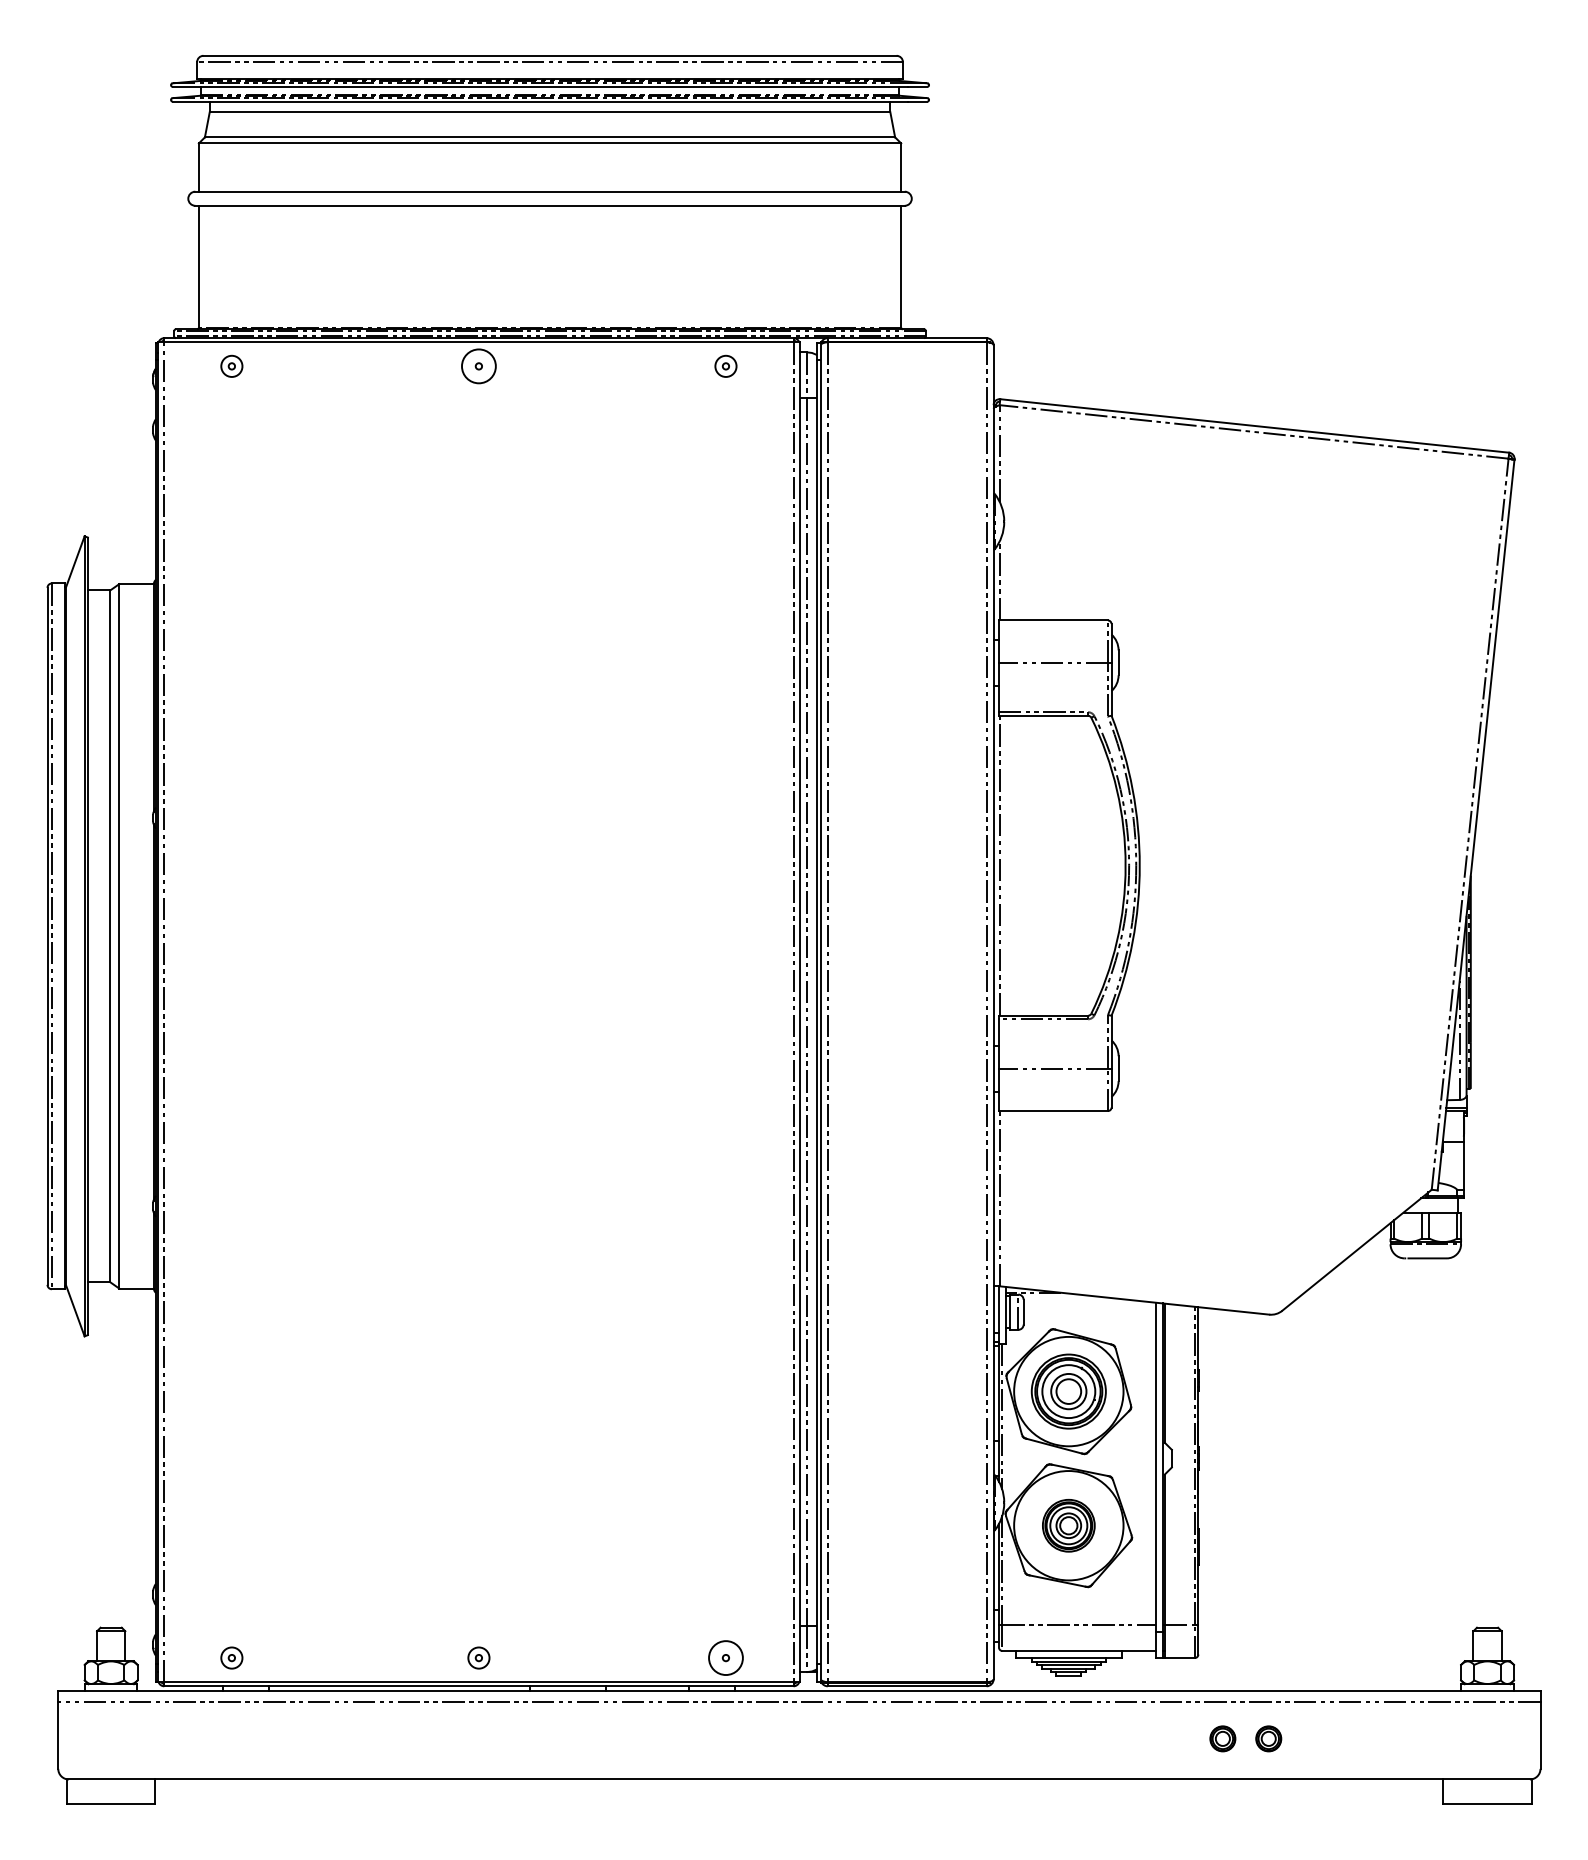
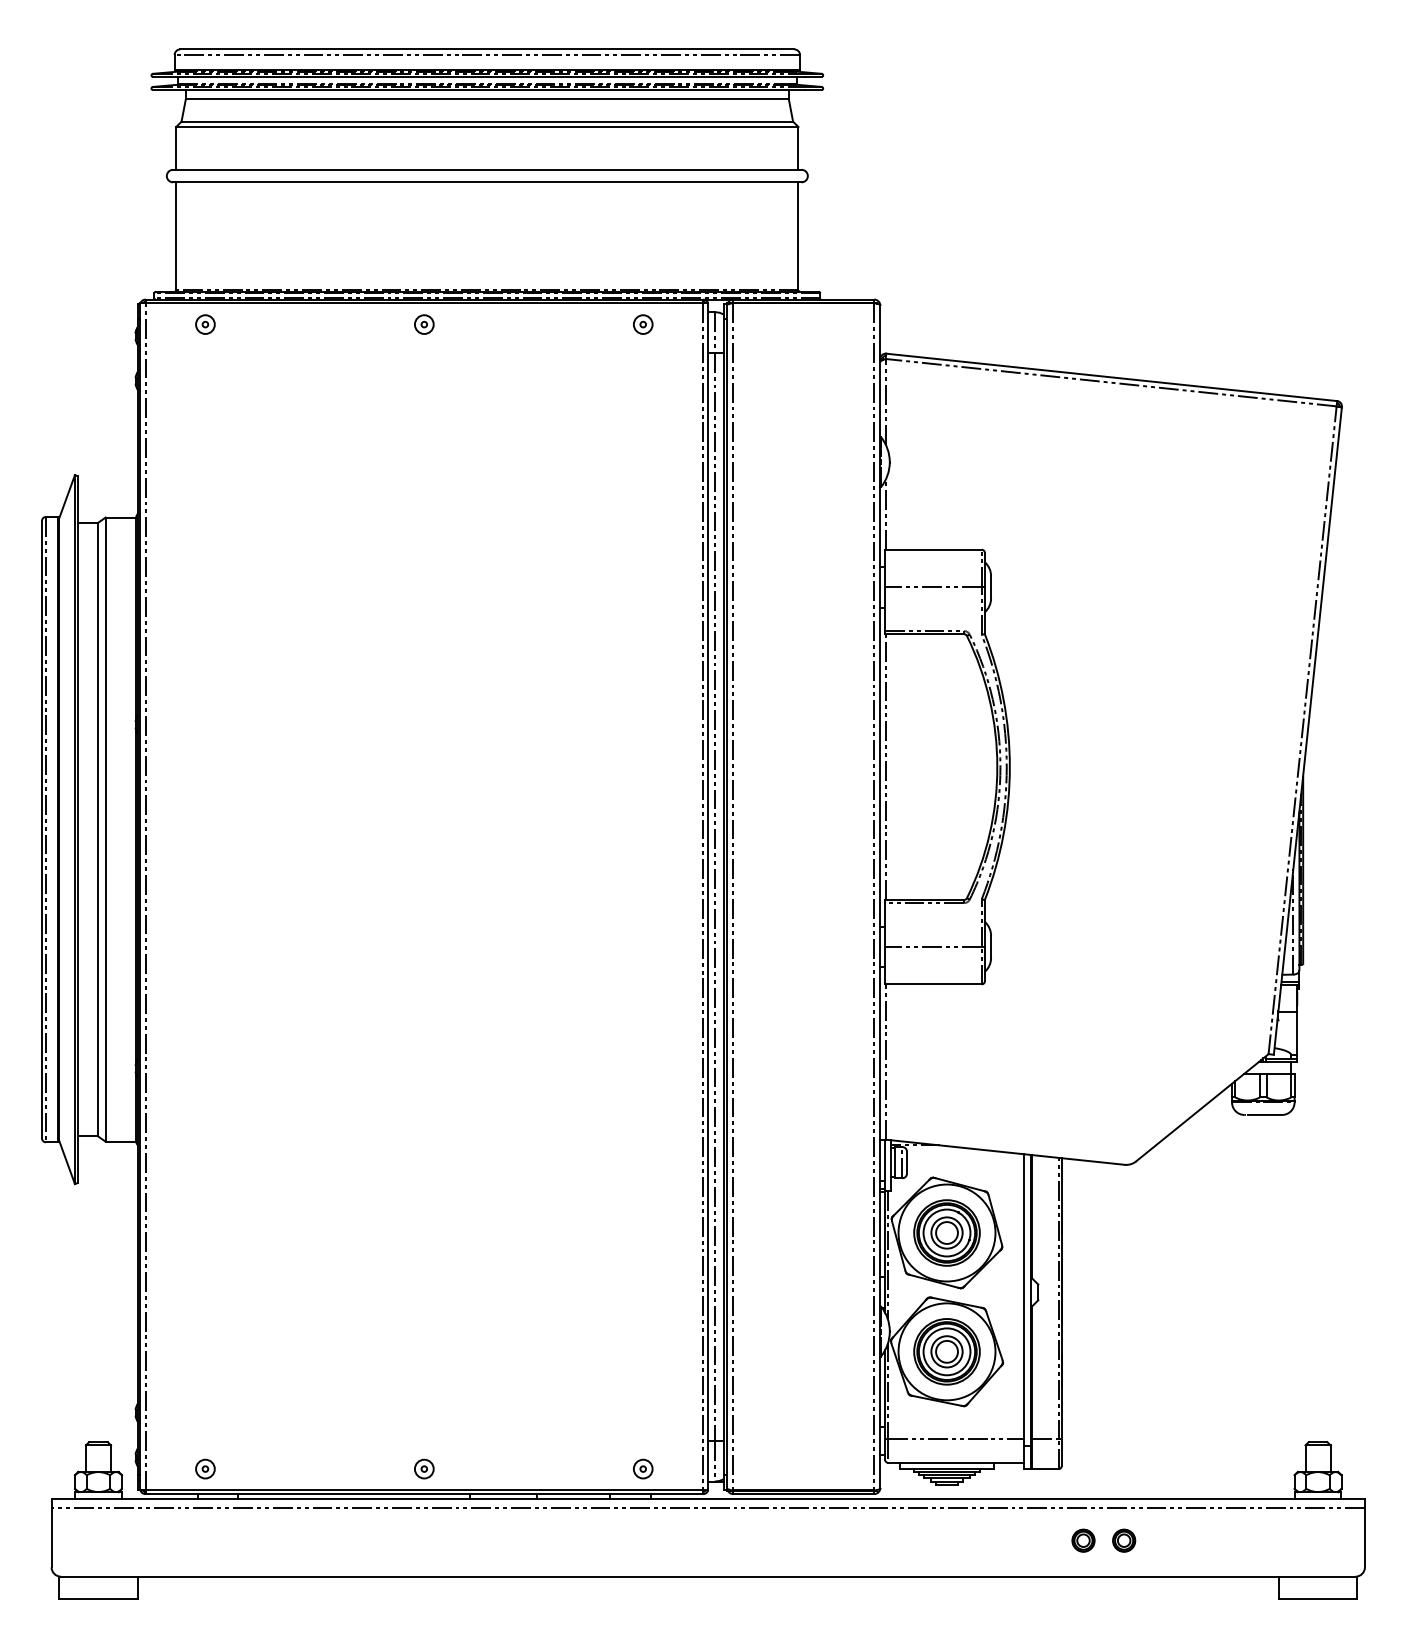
circle: (477, 366) -> (423, 324), size x0.62
part: (1068, 1525) -> (946, 1351), size x1.43
circle: (725, 1657) -> (642, 1468), size x0.62

